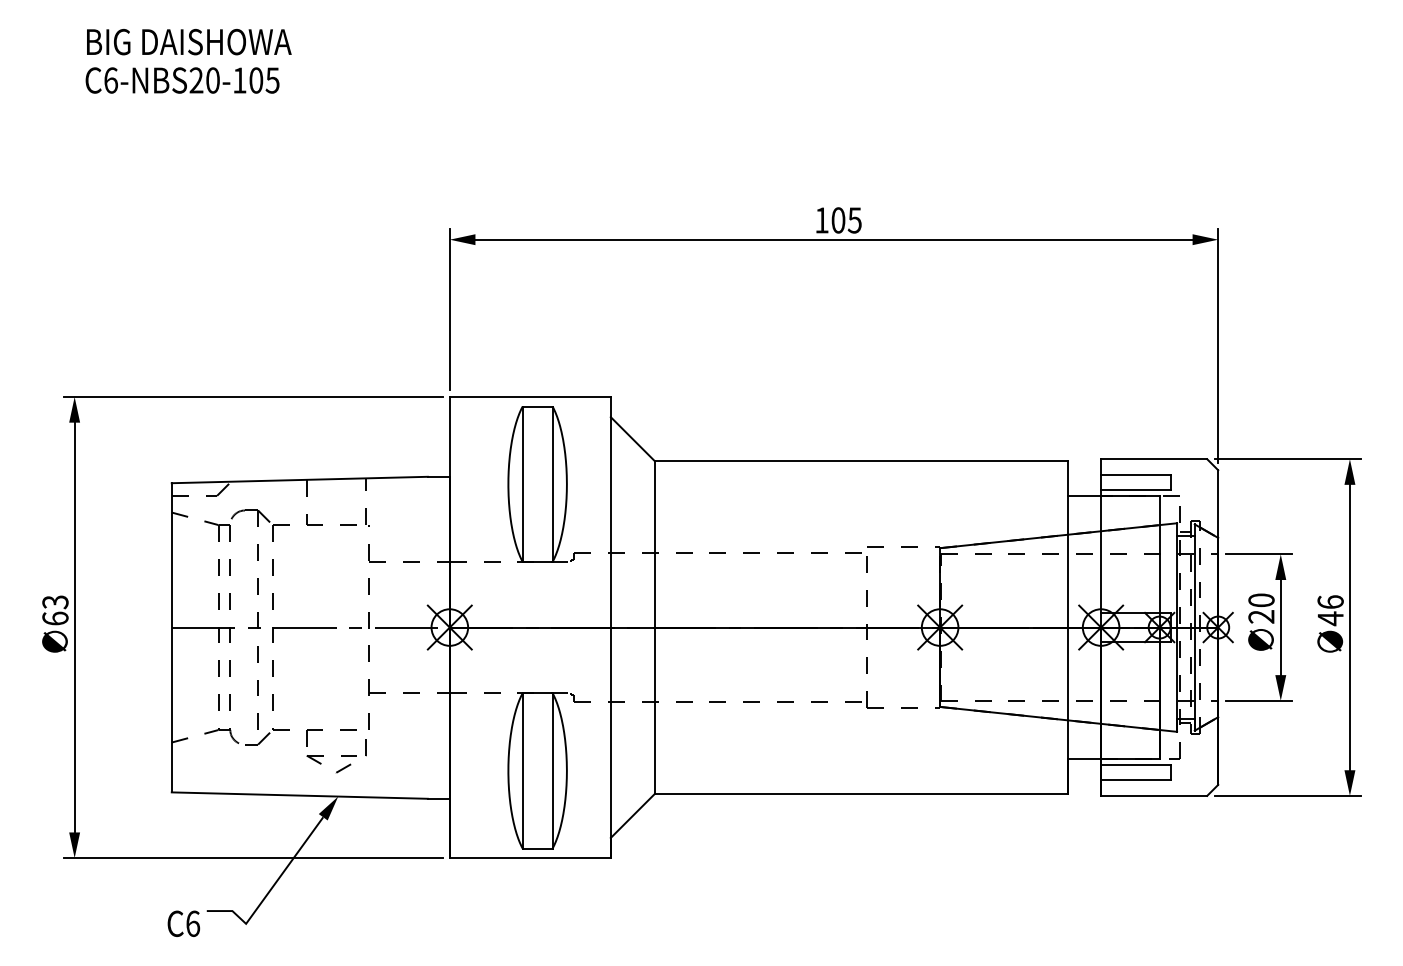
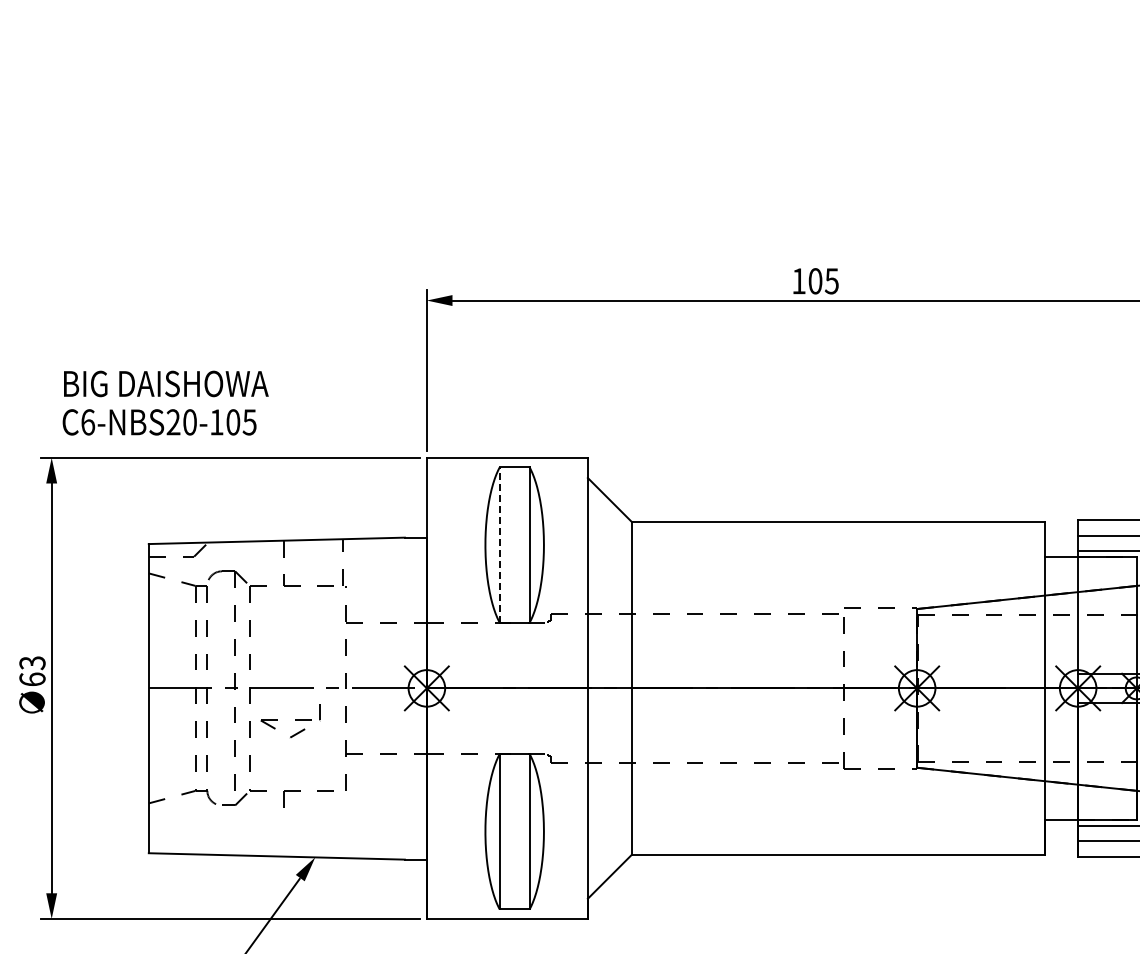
text: (188, 61) -> (165, 403), moved
line: (522, 484) -> (499, 545), solid -> dashed
part: (336, 756) -> (290, 721), moved

